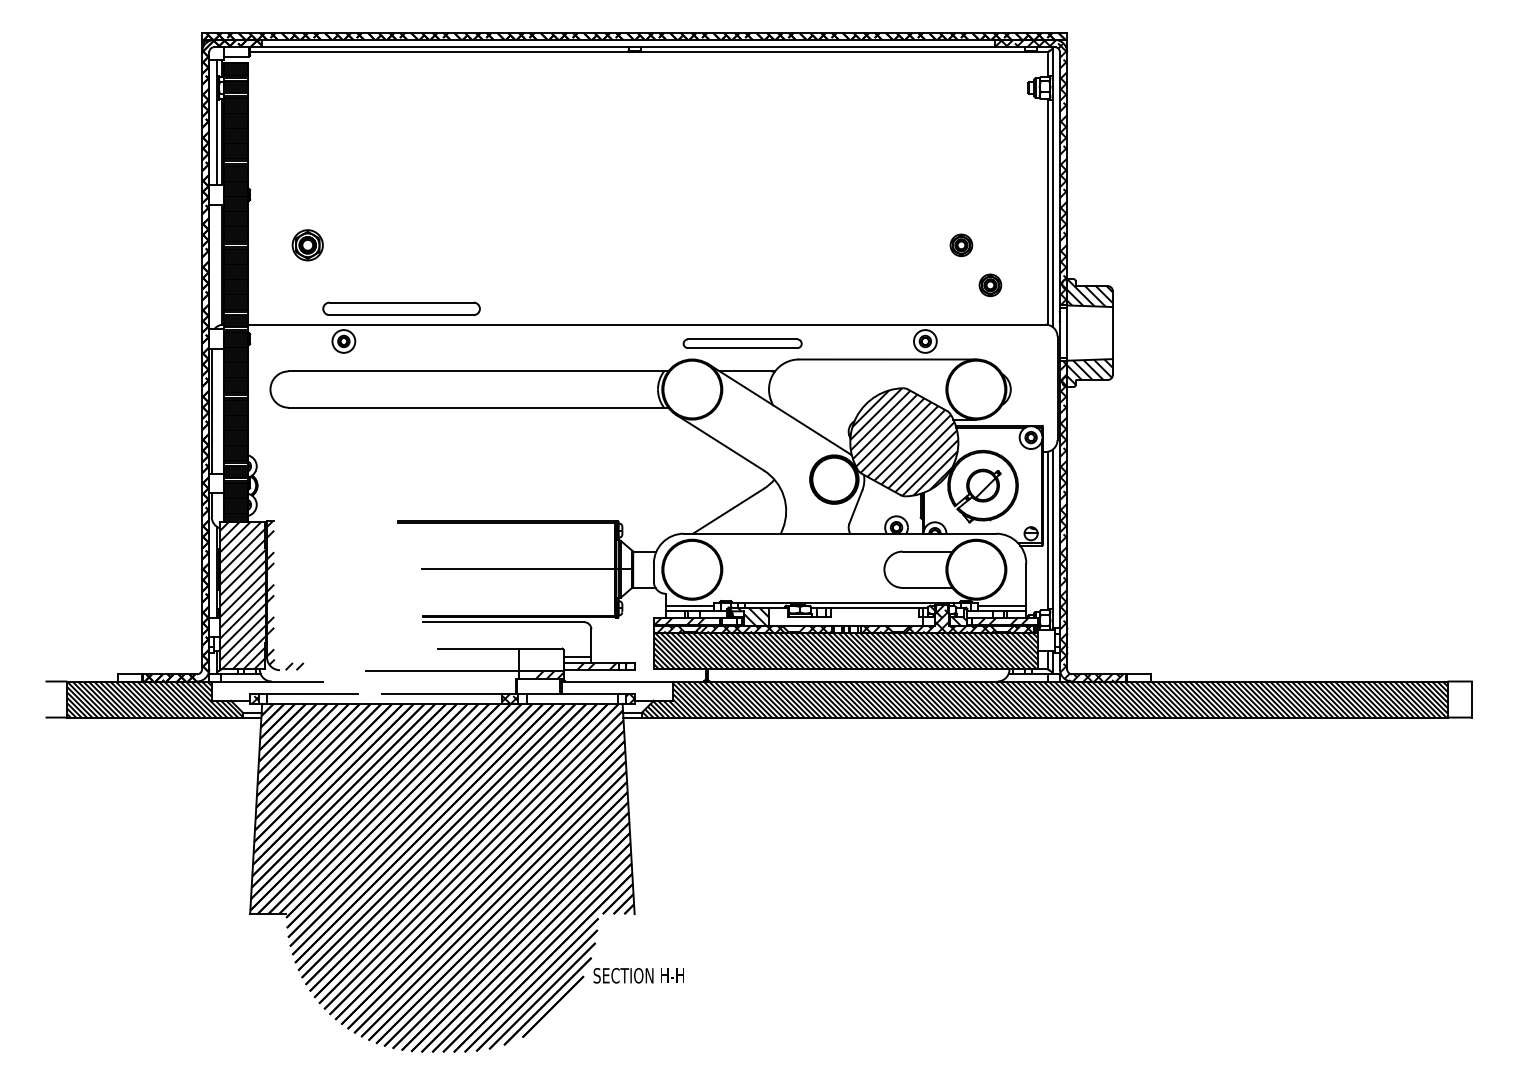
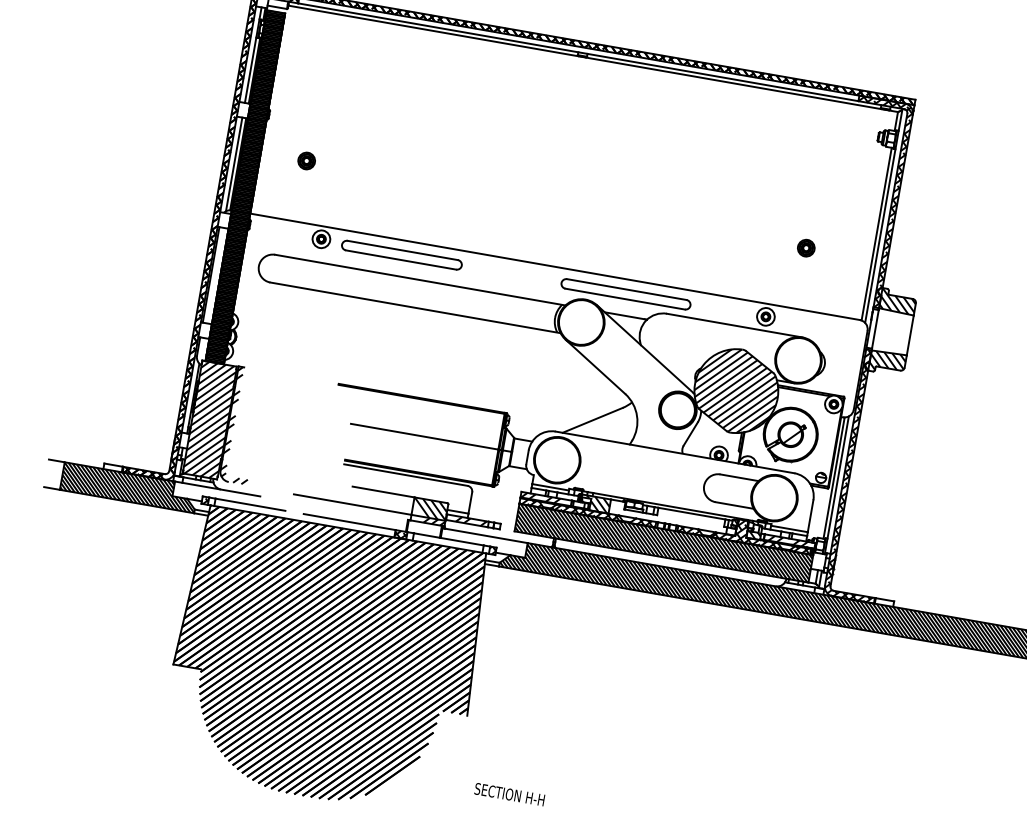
part: (307, 245) -> (306, 161), size x0.71
line: (216, 265) -> (234, 164), added
part: (990, 285) -> (823, 282), removed
part: (401, 308) -> (401, 254), moved
part: (742, 343) -> (625, 294), size x1.43
hatch: (541, 659) -> (430, 508), added
text: (638, 975) -> (509, 794), moved

